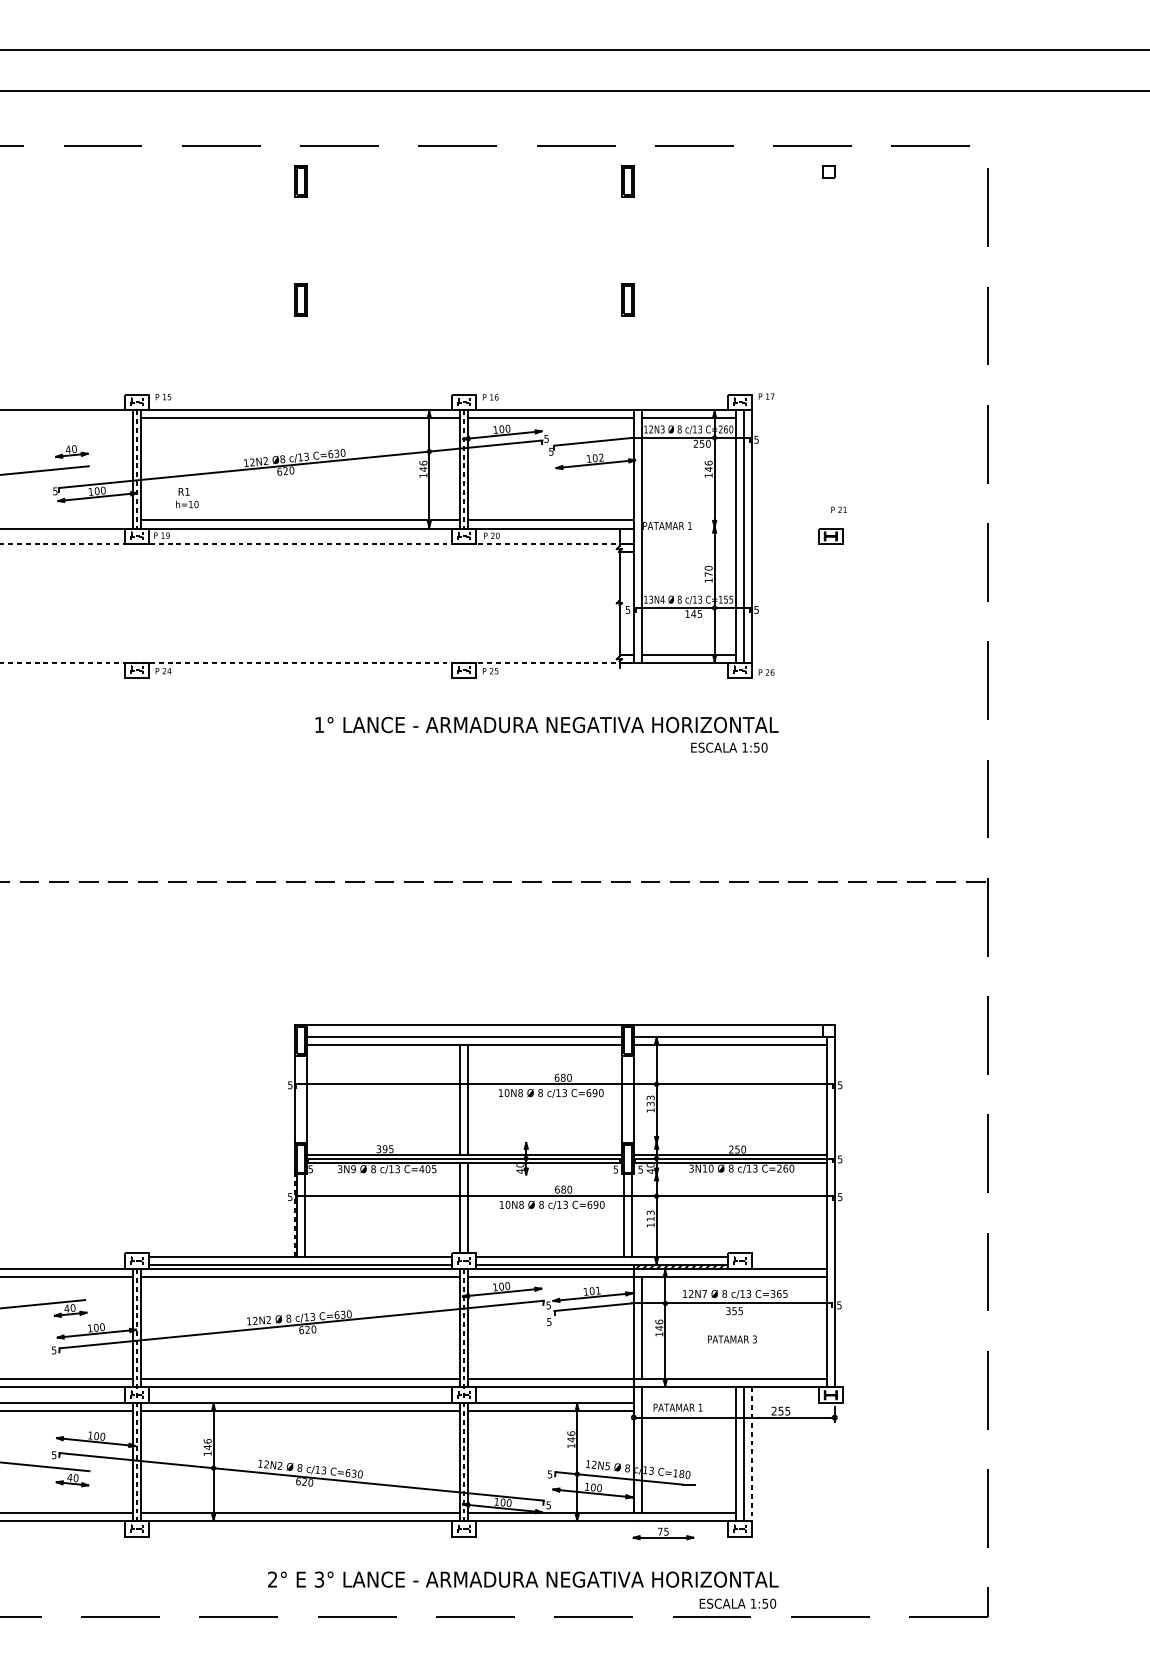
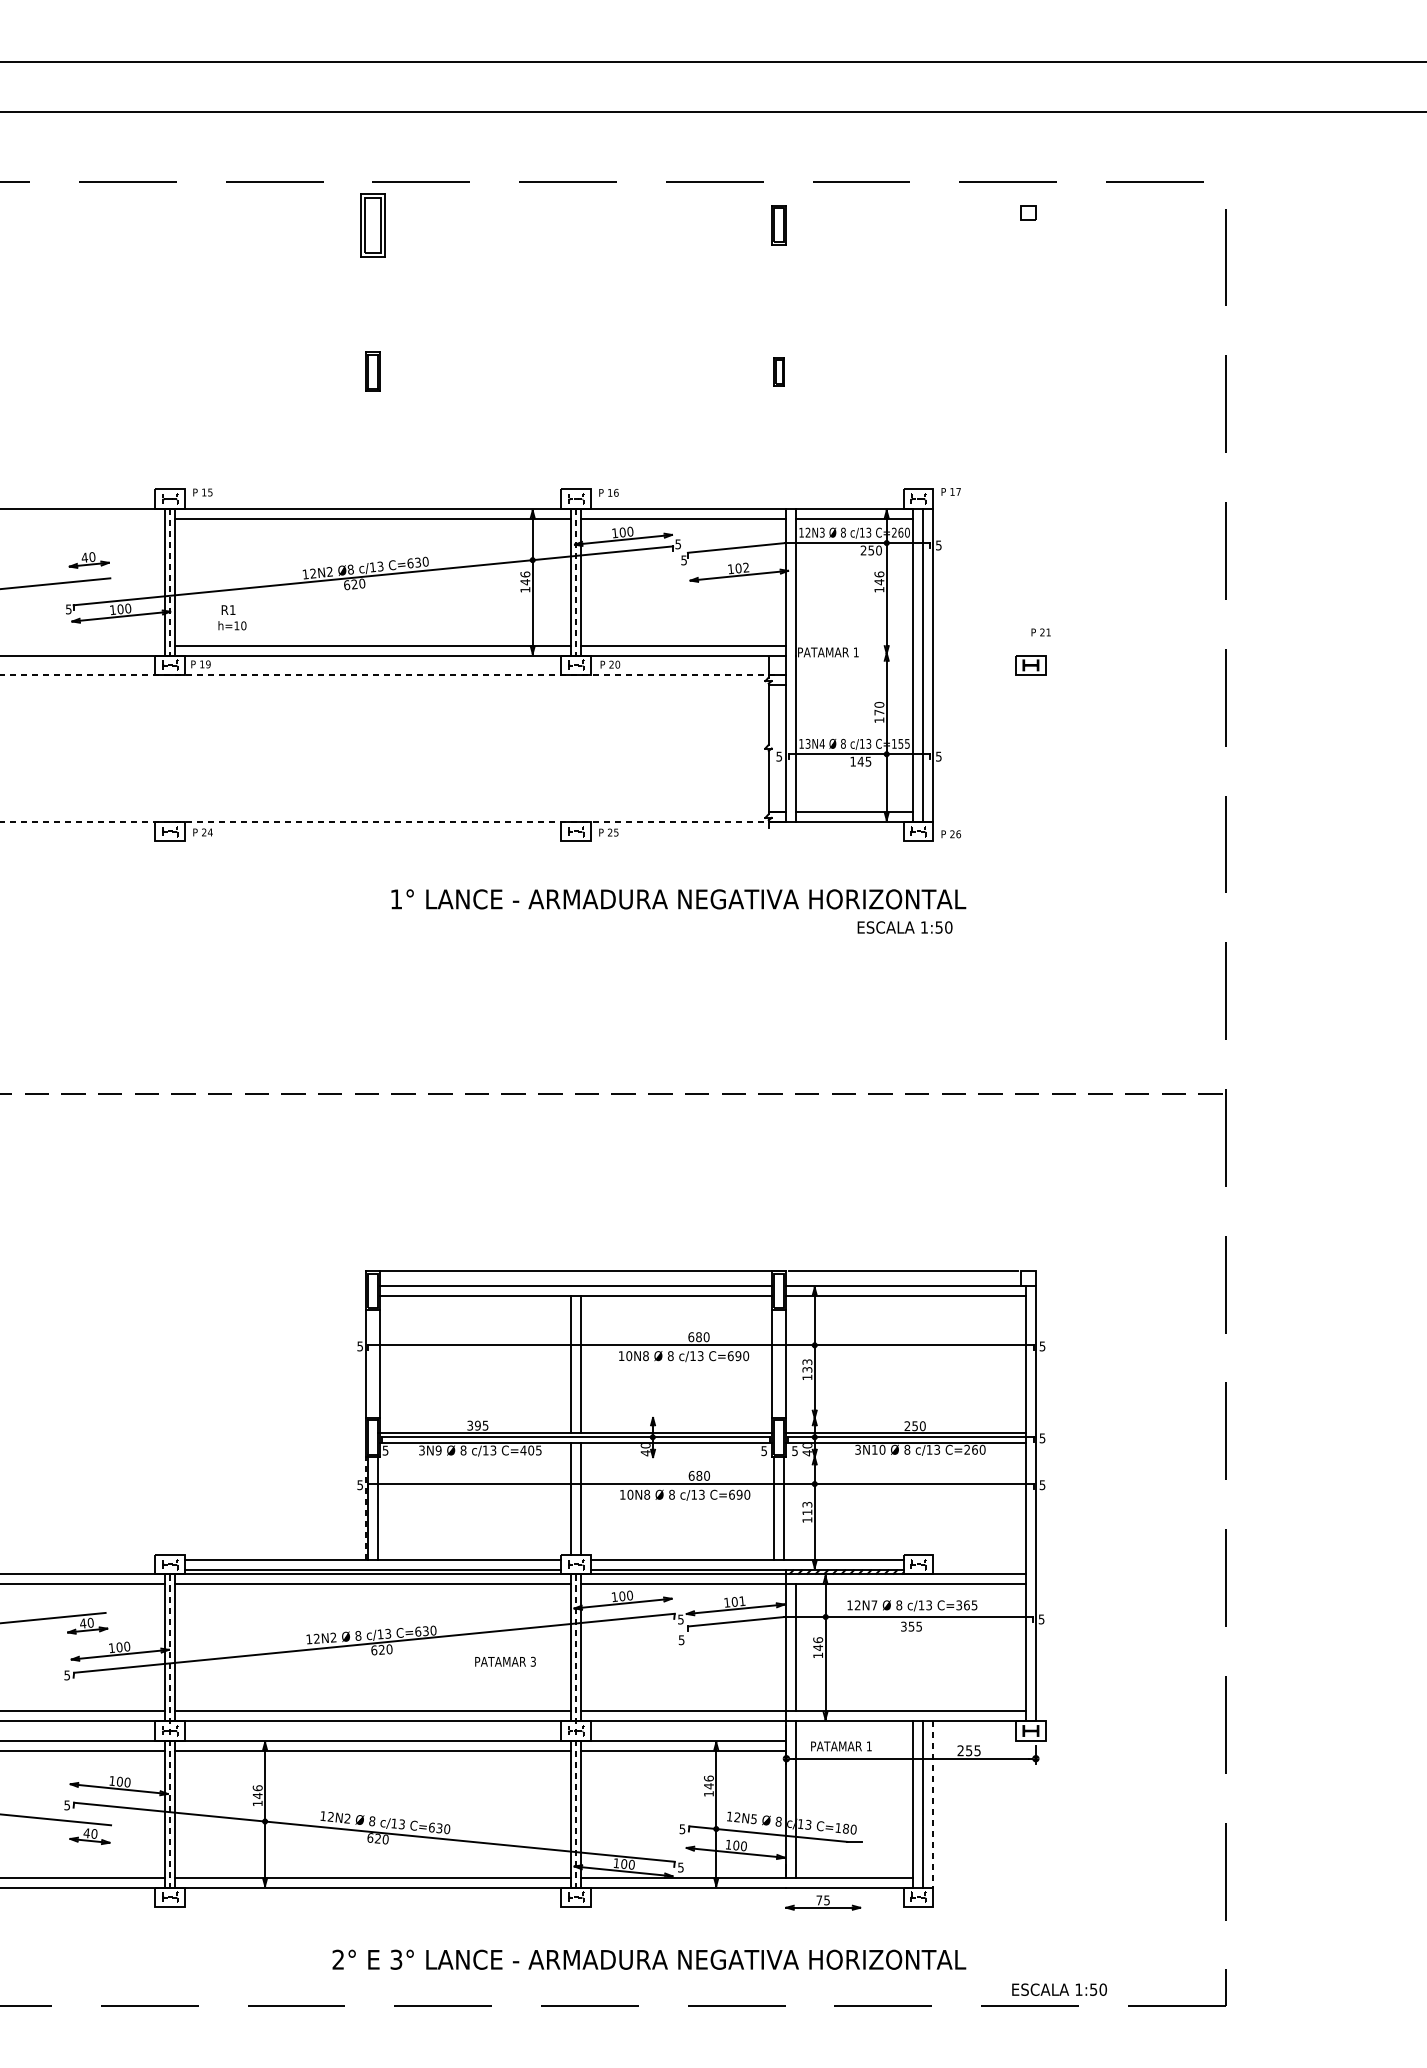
part: (300, 181) -> (372, 224), size x1.6
part: (627, 299) -> (778, 371), size x0.7
text: (732, 1339) -> (505, 1661), moved
text: (737, 1603) -> (1059, 1989), moved

